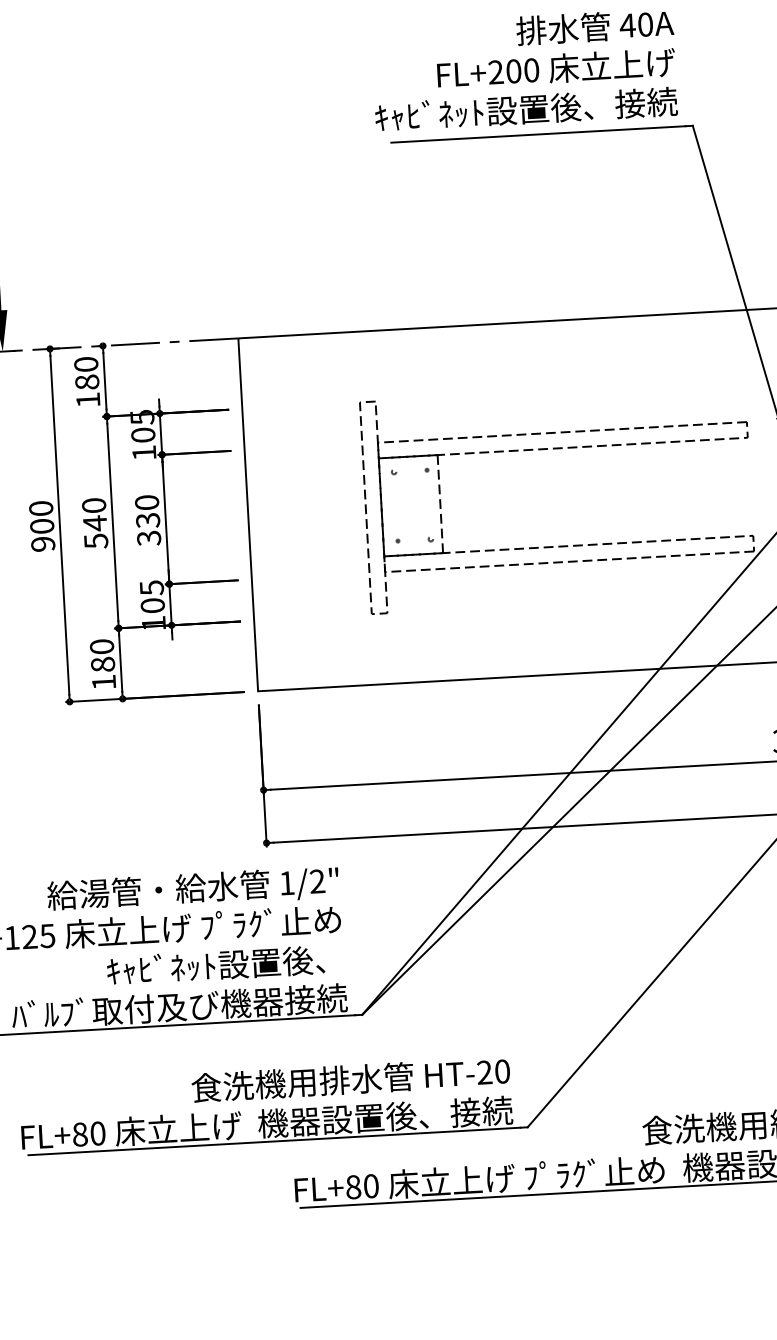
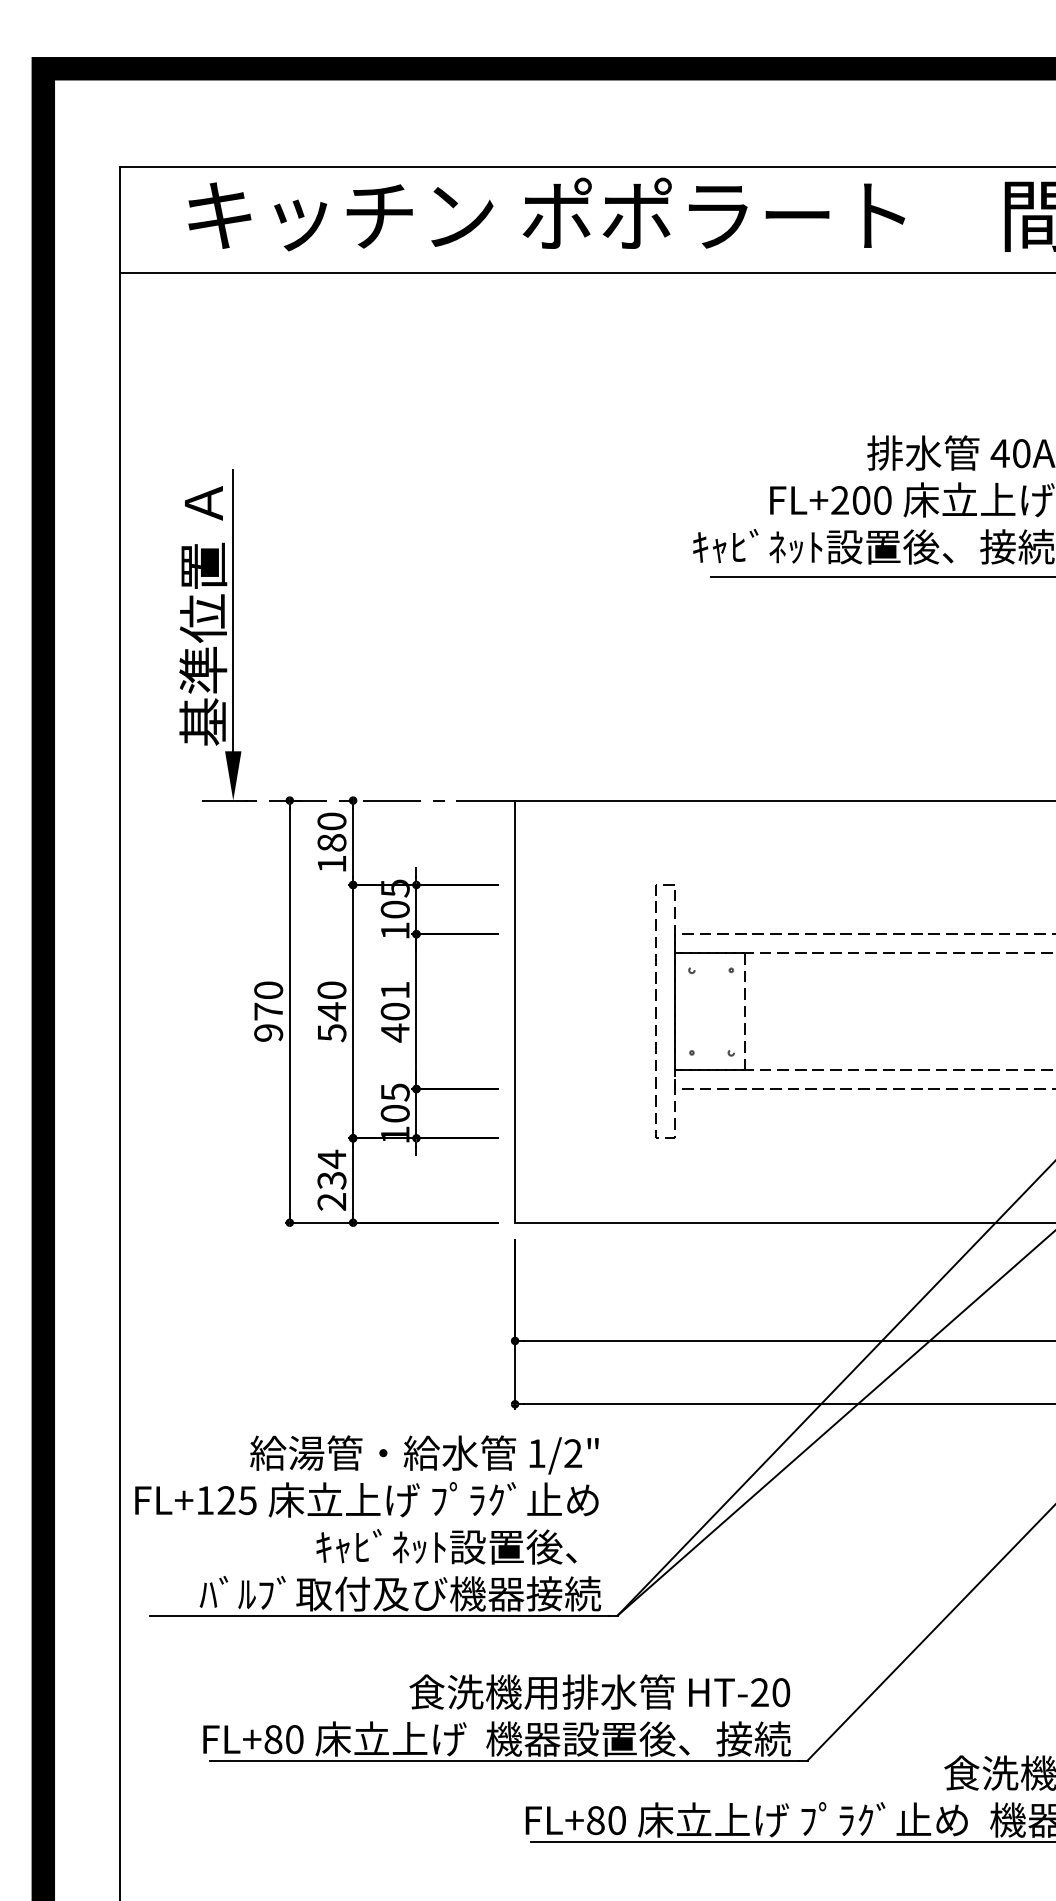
text: (147, 520) -> (394, 1011), 330 -> 401
text: (42, 526) -> (268, 1011), 900 -> 970
text: (102, 663) -> (331, 1179), 180 -> 234

